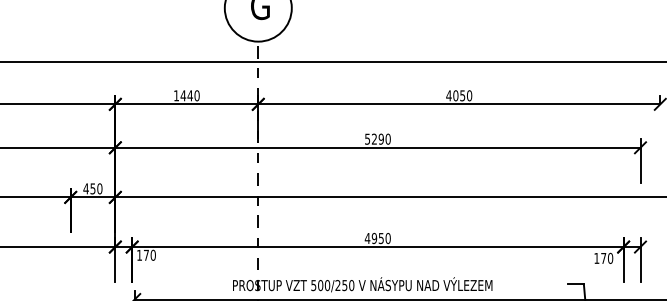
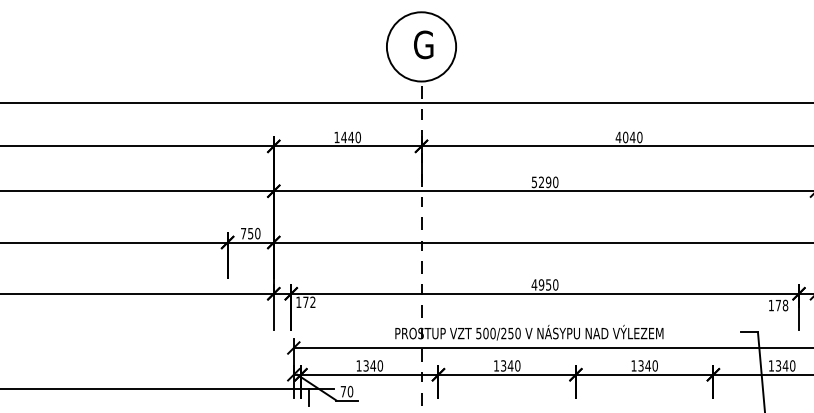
text: (462, 95) -> (632, 137), 4050 -> 4040
text: (86, 188) -> (243, 233), 450 -> 750
text: (152, 255) -> (312, 302), 170 -> 172
text: (610, 258) -> (785, 305), 170 -> 178

